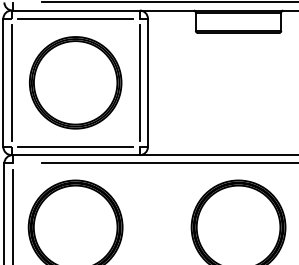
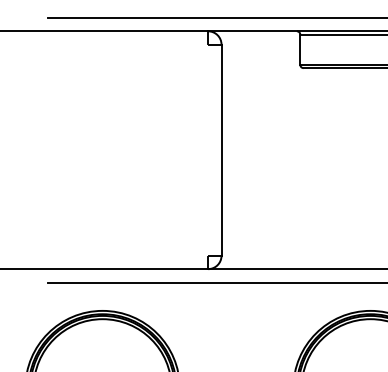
line: (75, 18) -> (102, 44), removed
part: (75, 82) -> (102, 149), removed
line: (139, 82) -> (207, 149), removed
line: (75, 147) -> (102, 256), removed

